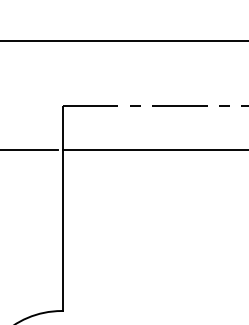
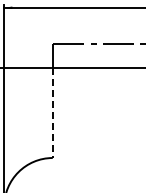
line: (62, 231) -> (53, 113), solid -> dashed

